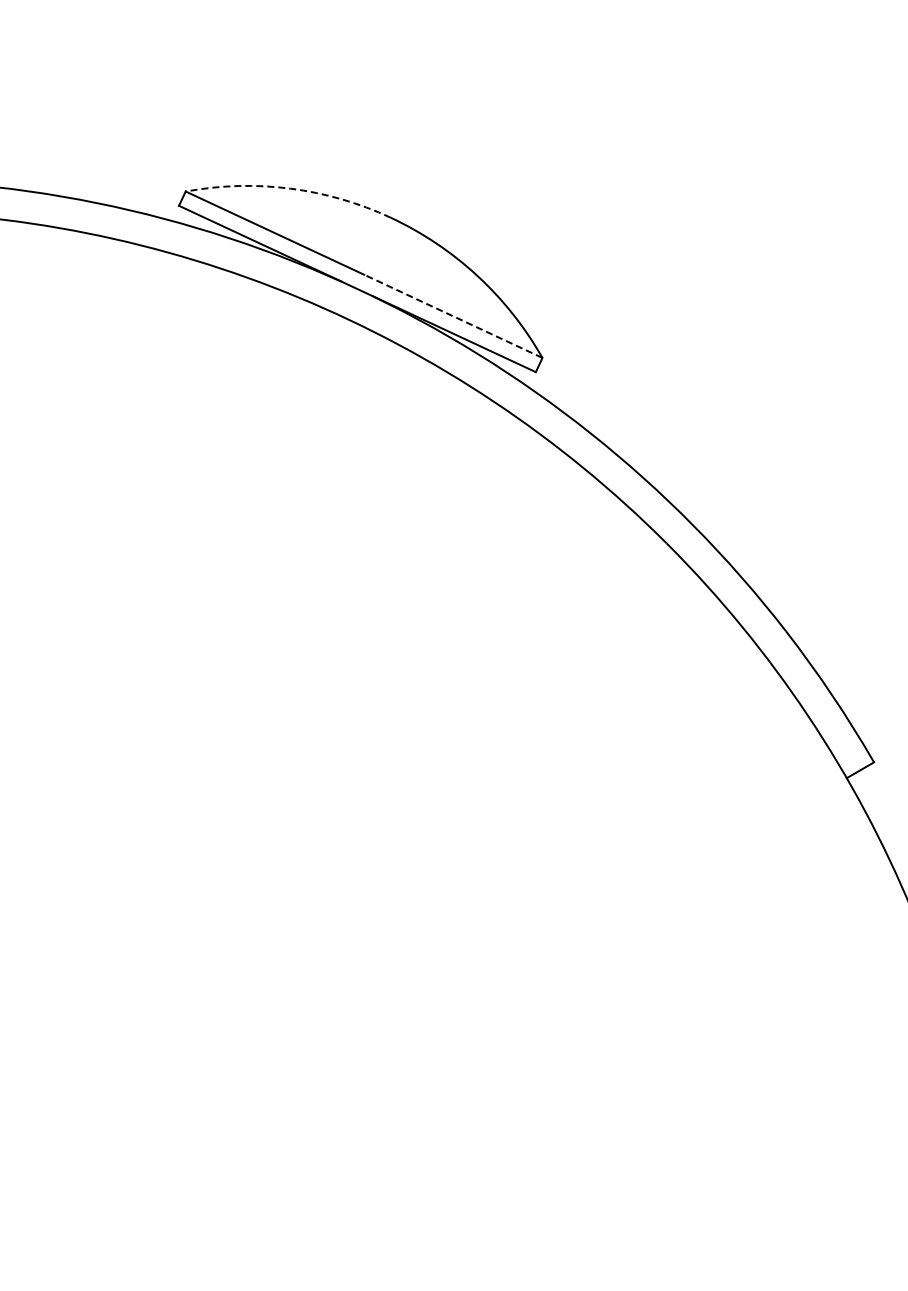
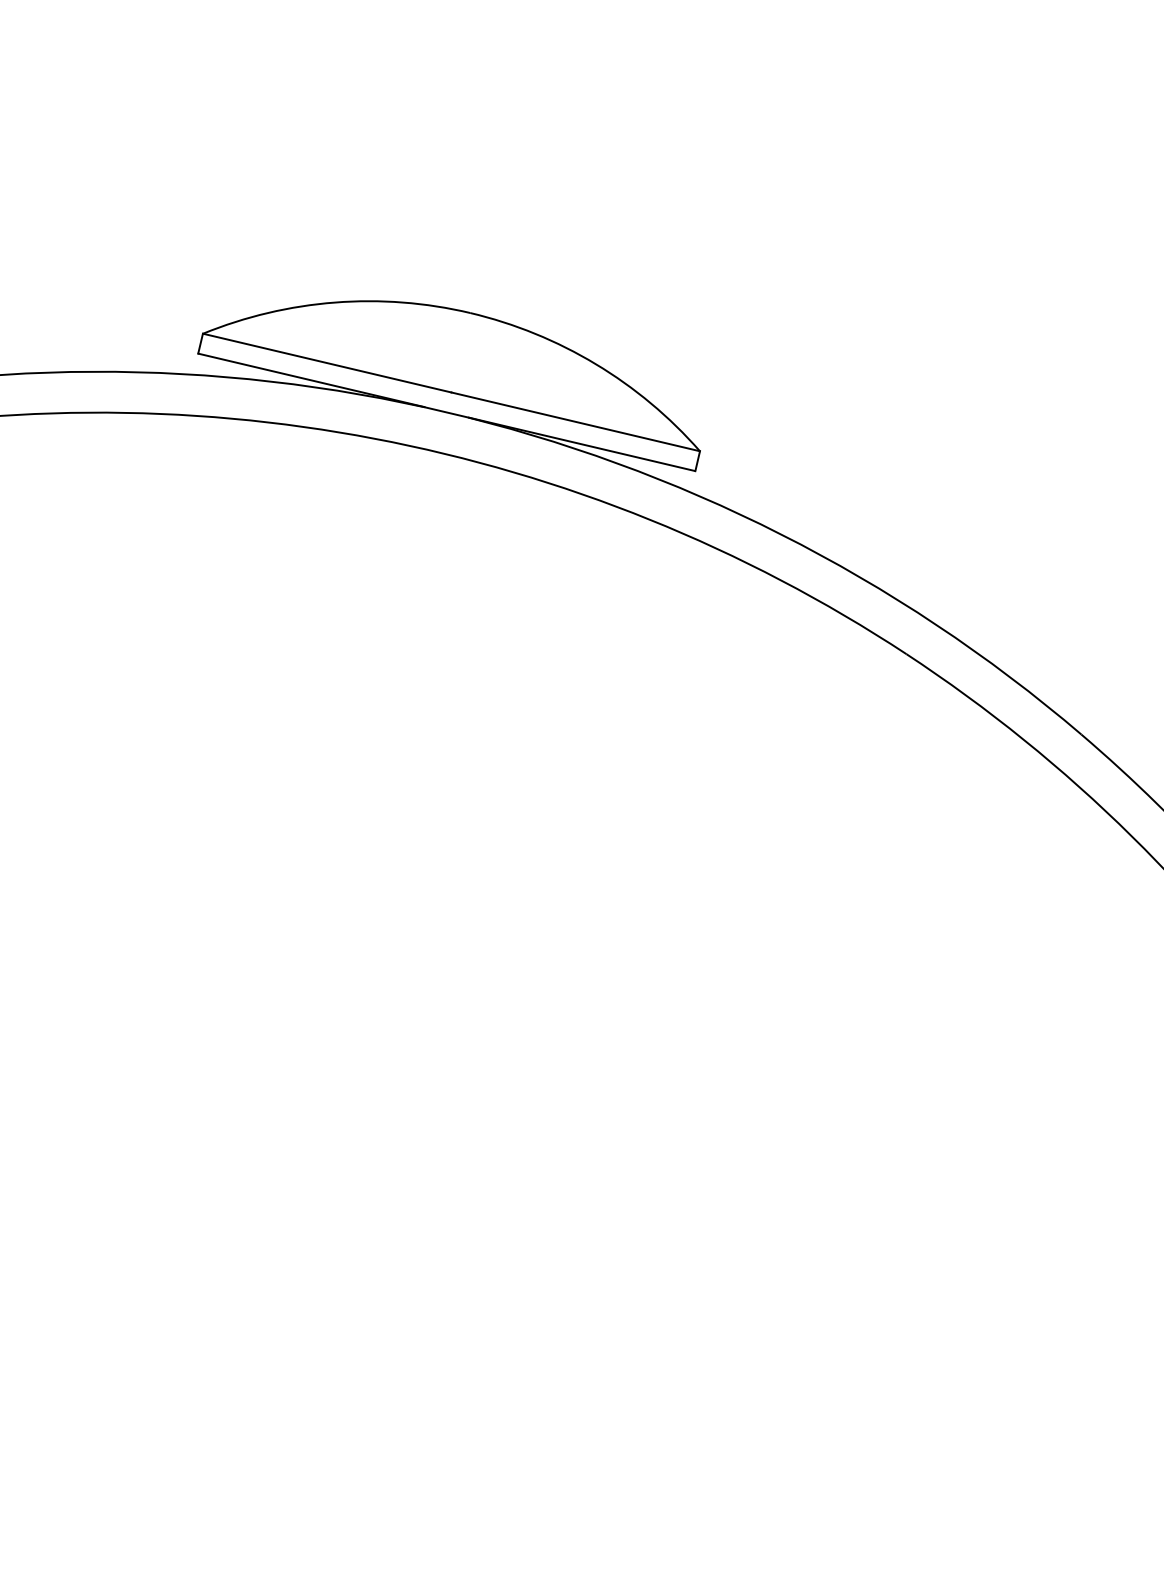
arc: (290, 188) -> (335, 302), dashed -> solid
line: (452, 316) -> (574, 422), dashed -> solid

